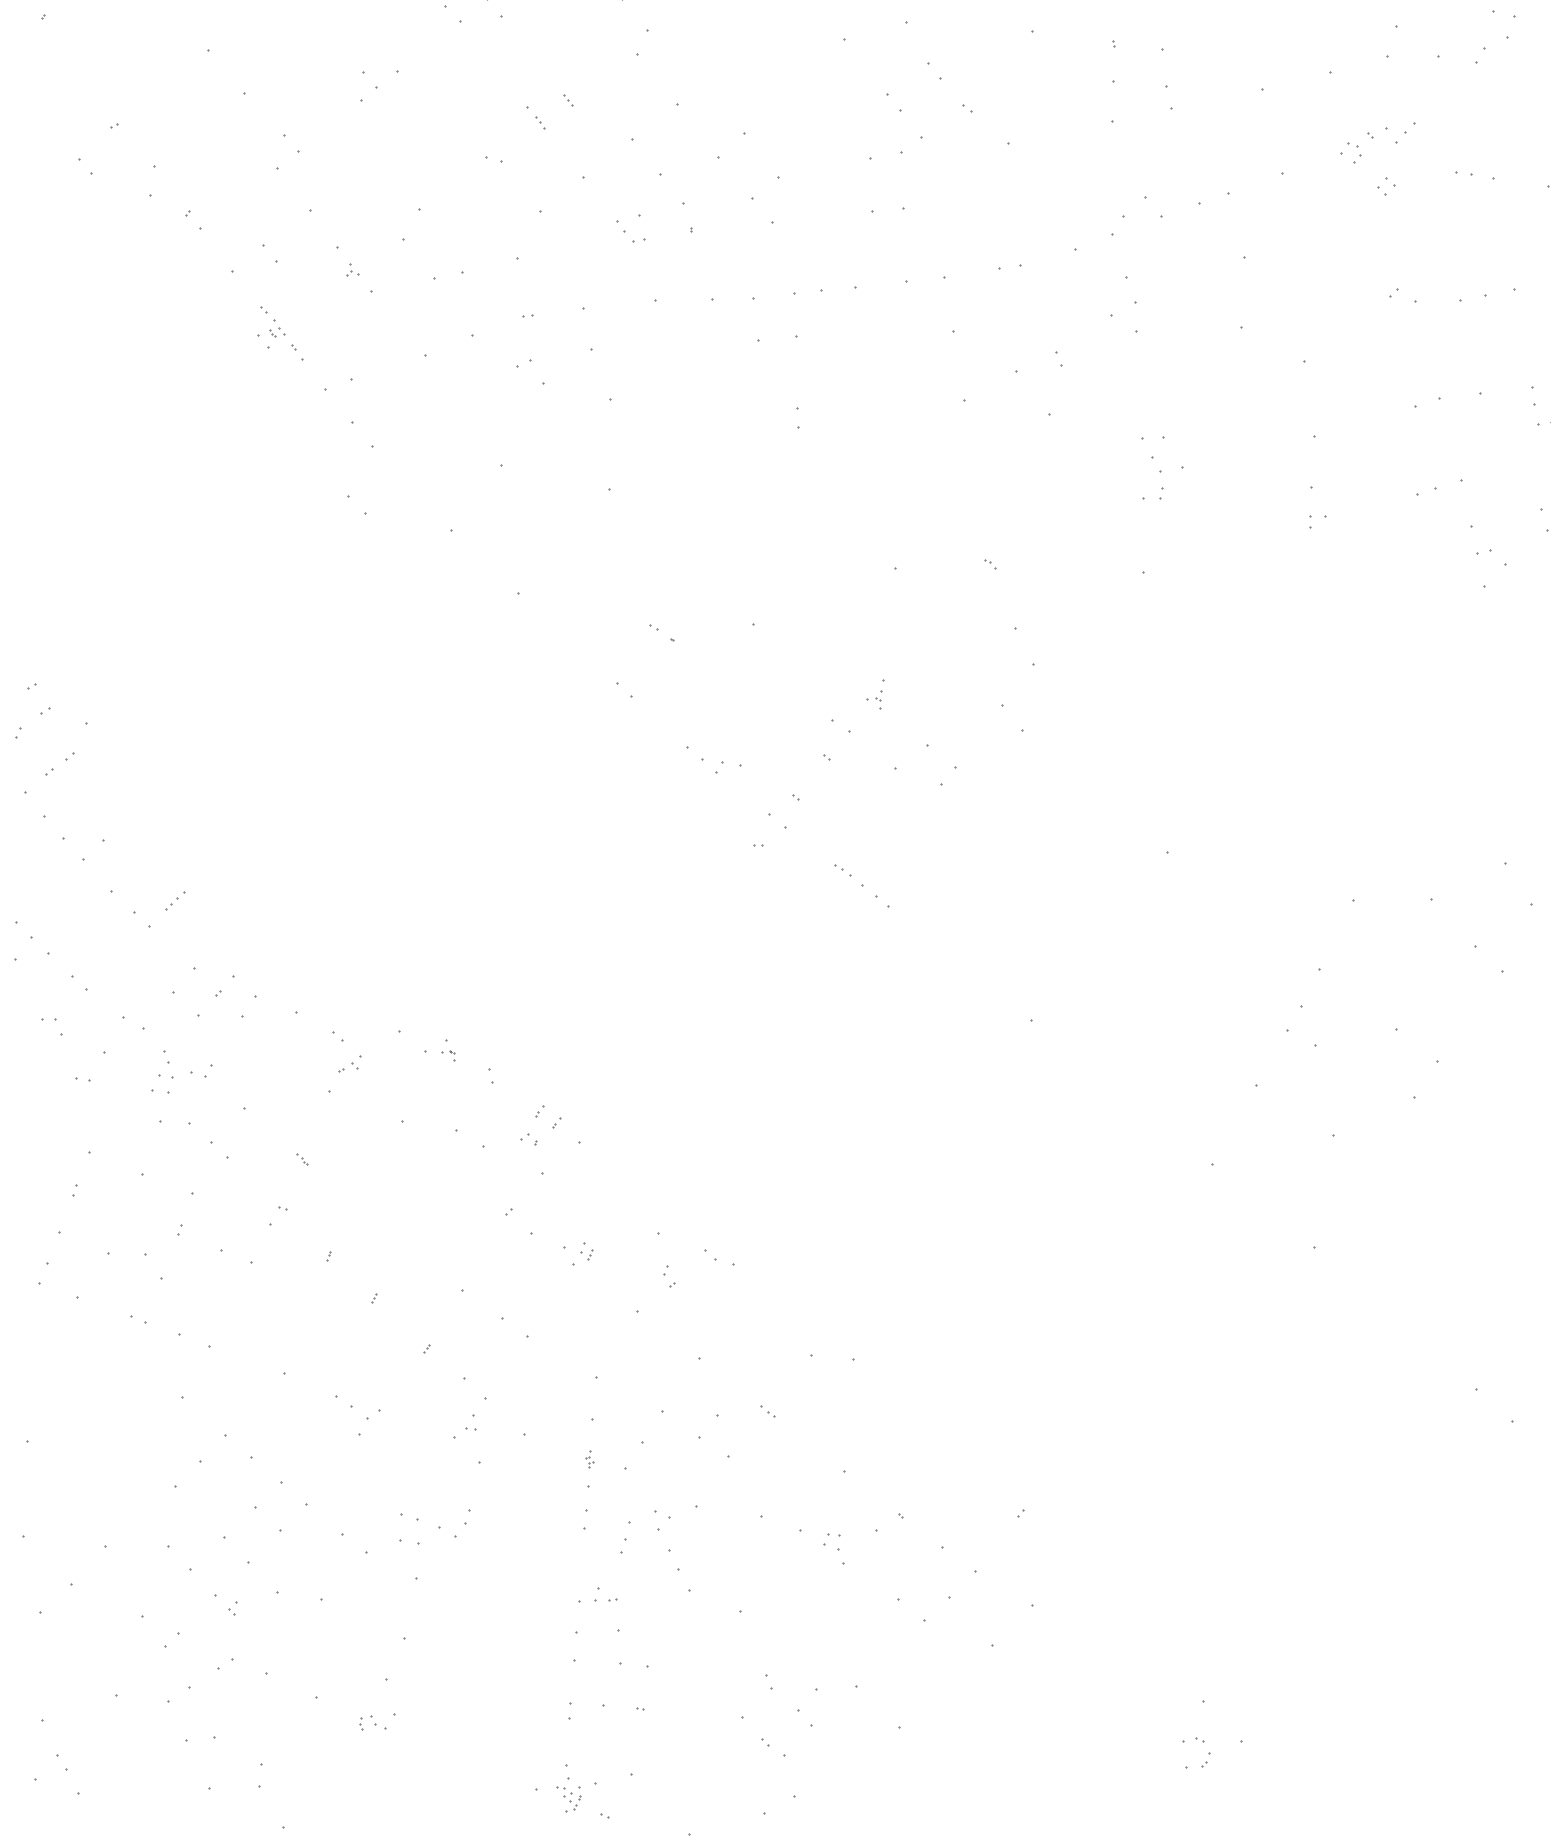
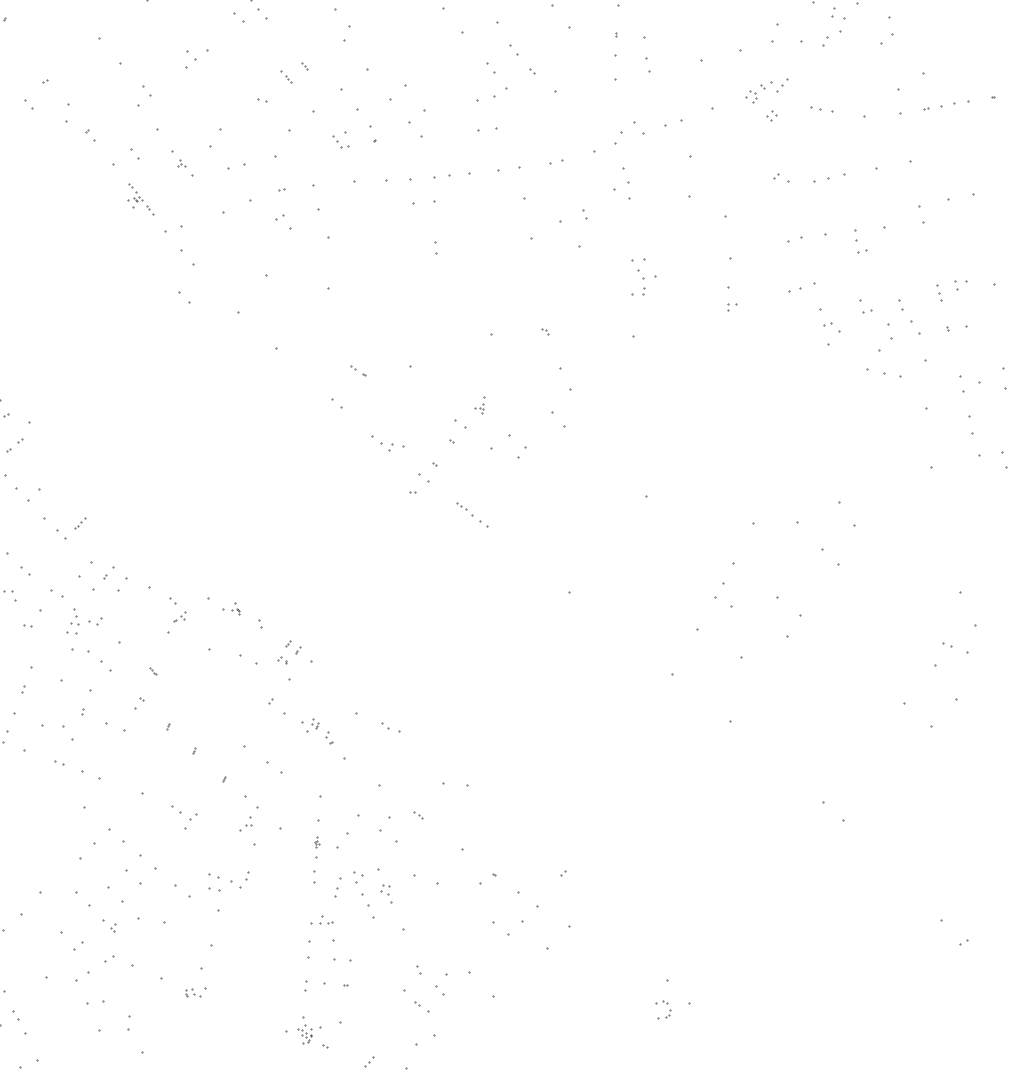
part: (669, 1275) -> (329, 737), moved
part: (834, 1548) -> (386, 893), moved

